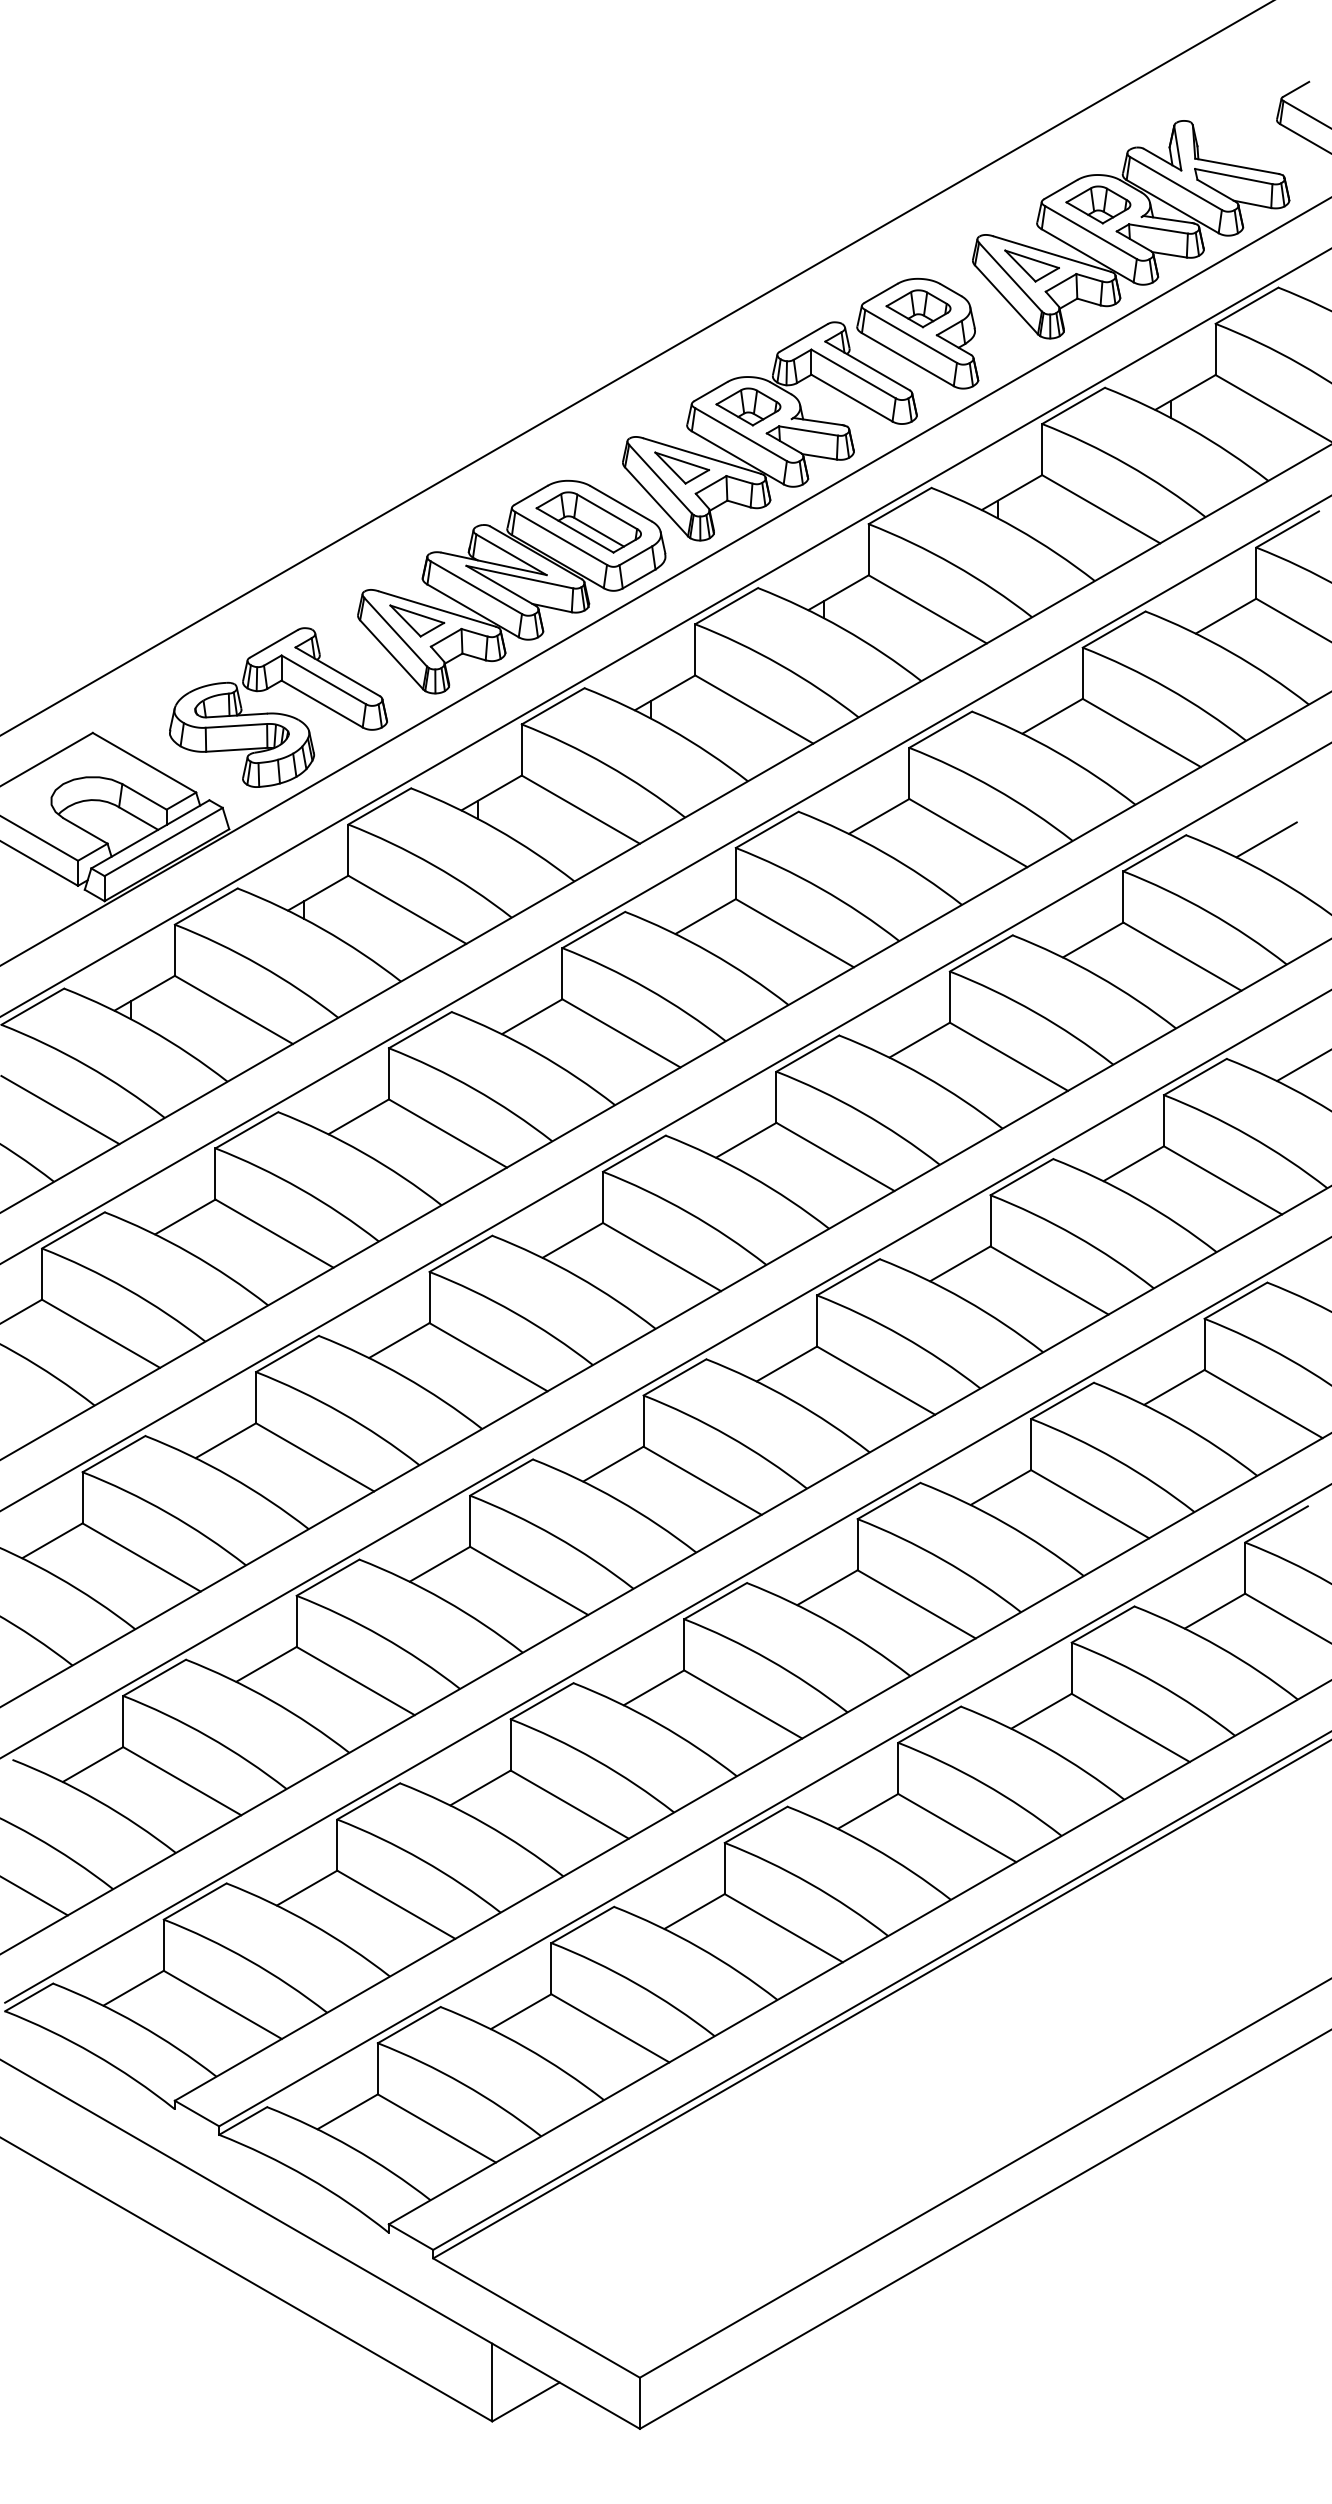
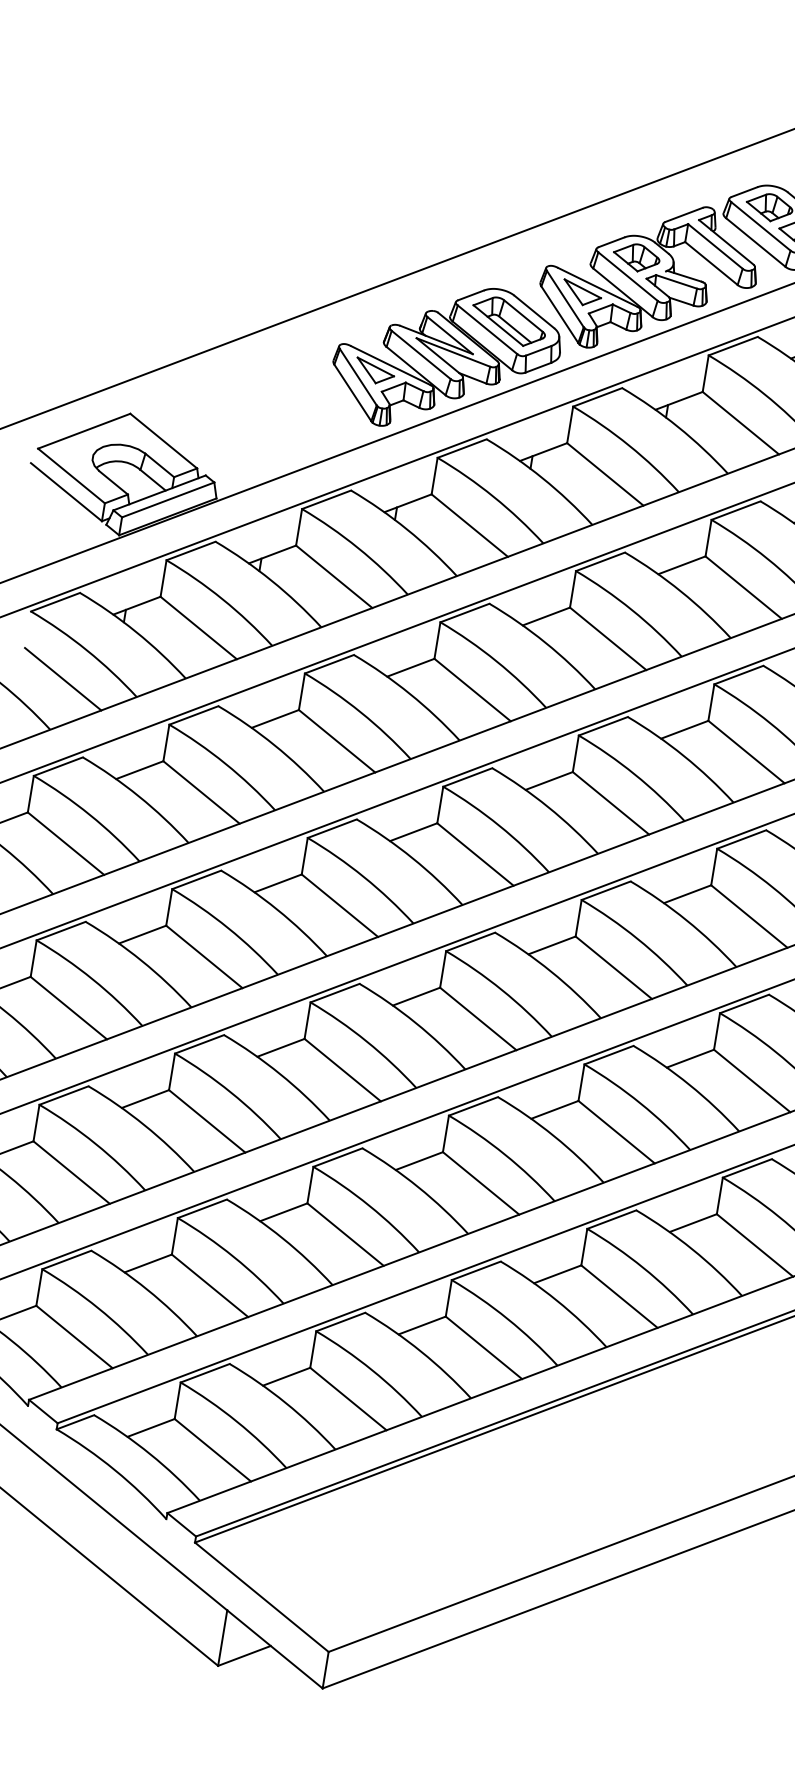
part: (278, 707) -> (265, 417), removed

